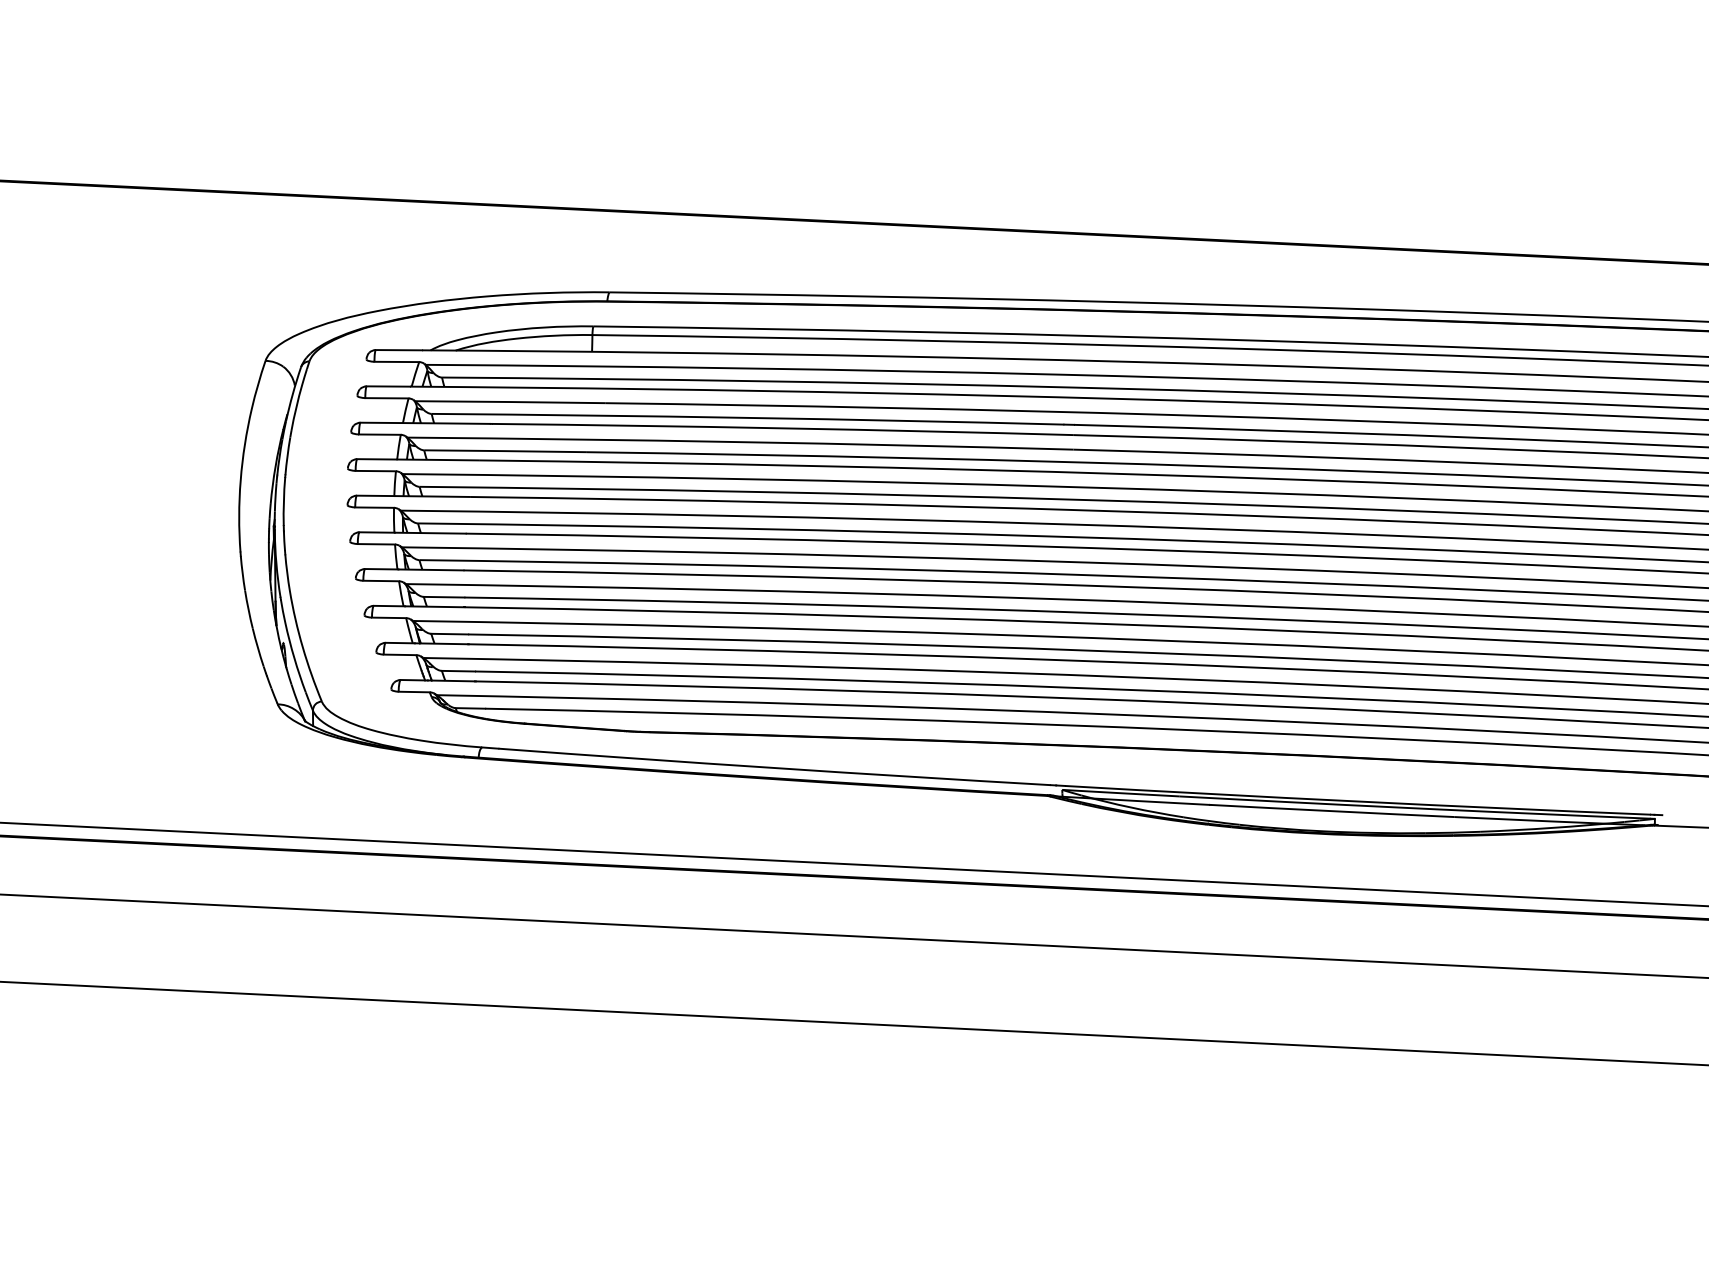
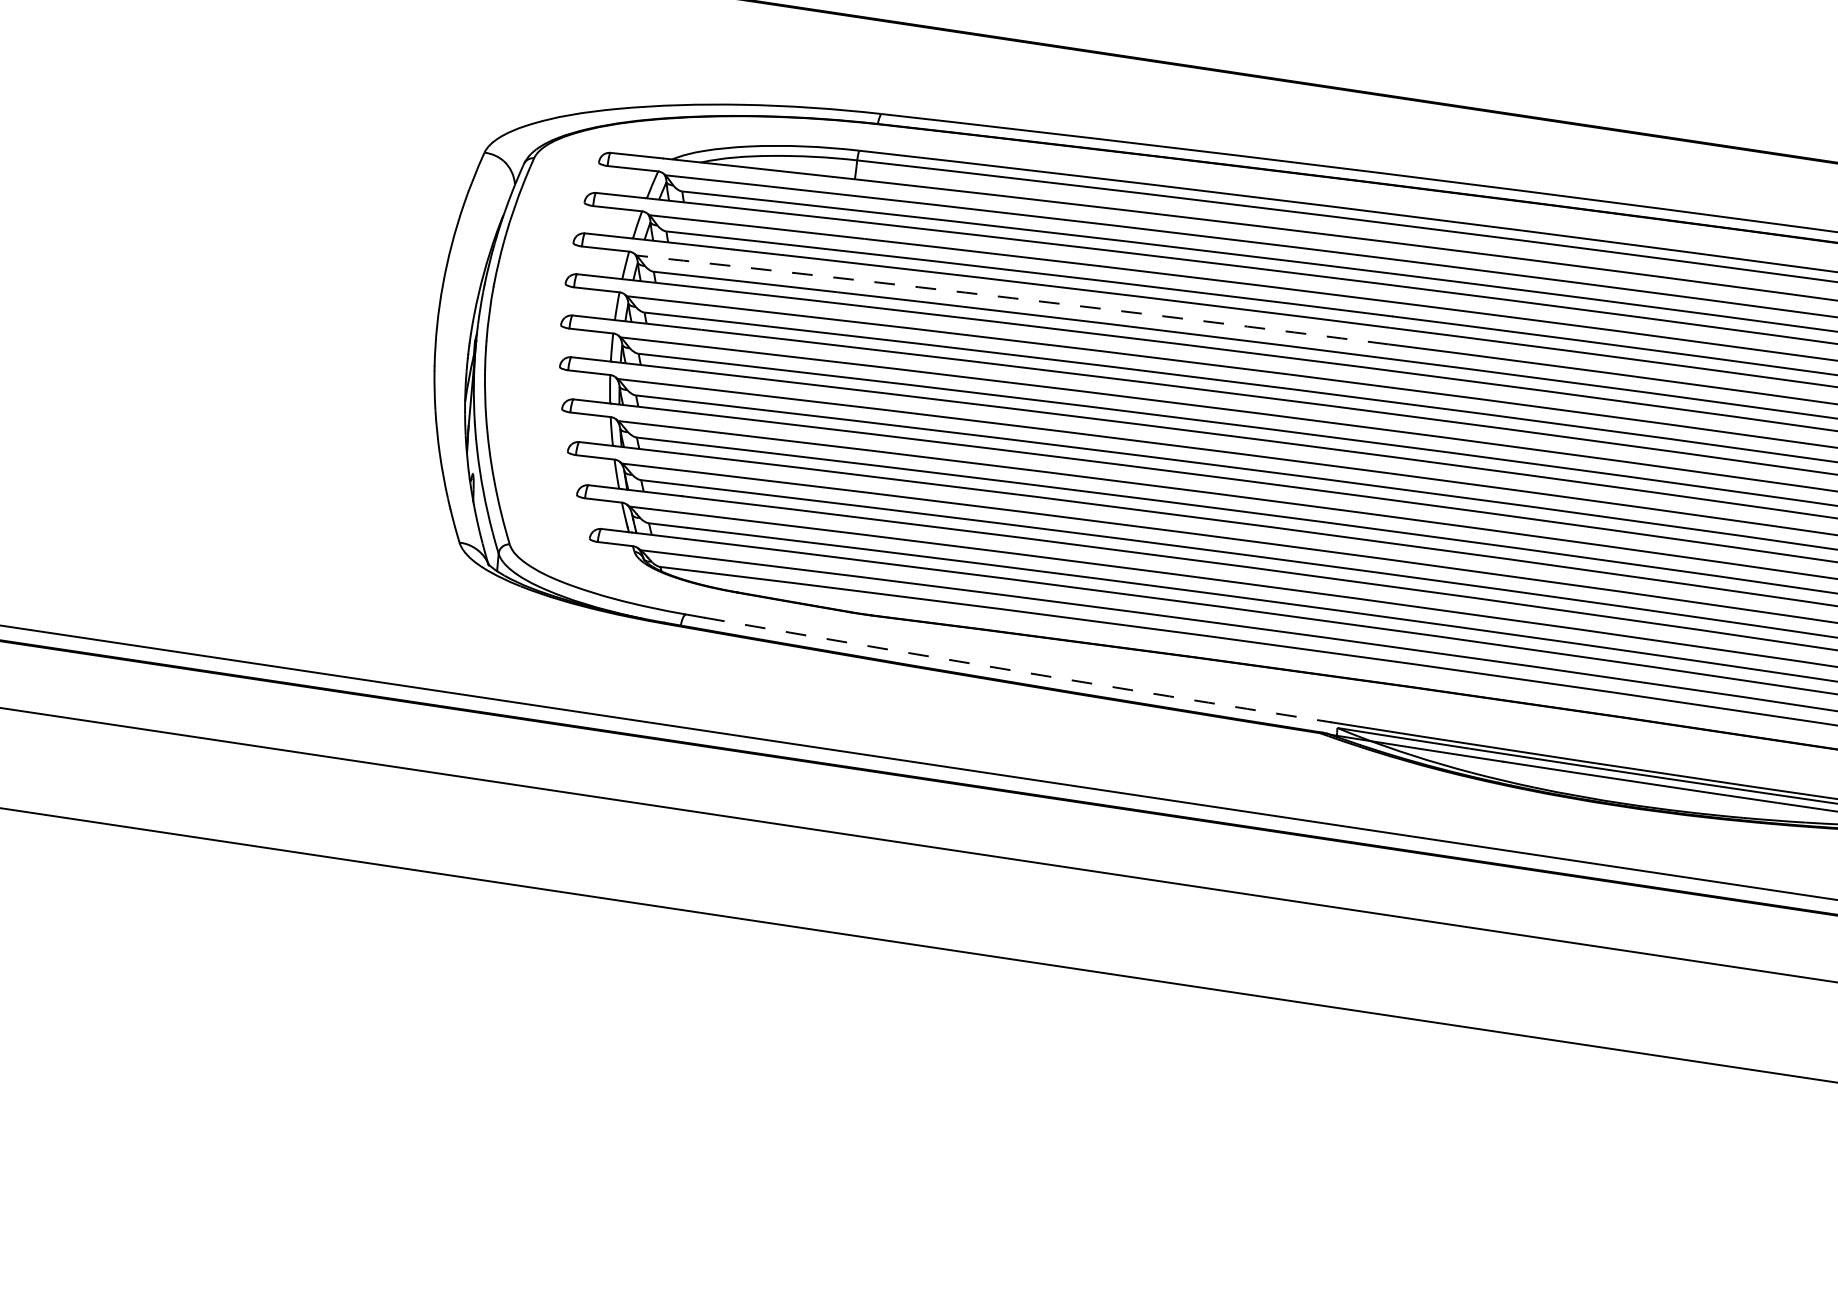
arc: (740, 442) -> (1012, 298), solid -> dashed
arc: (774, 768) -> (1014, 671), solid -> dashed

